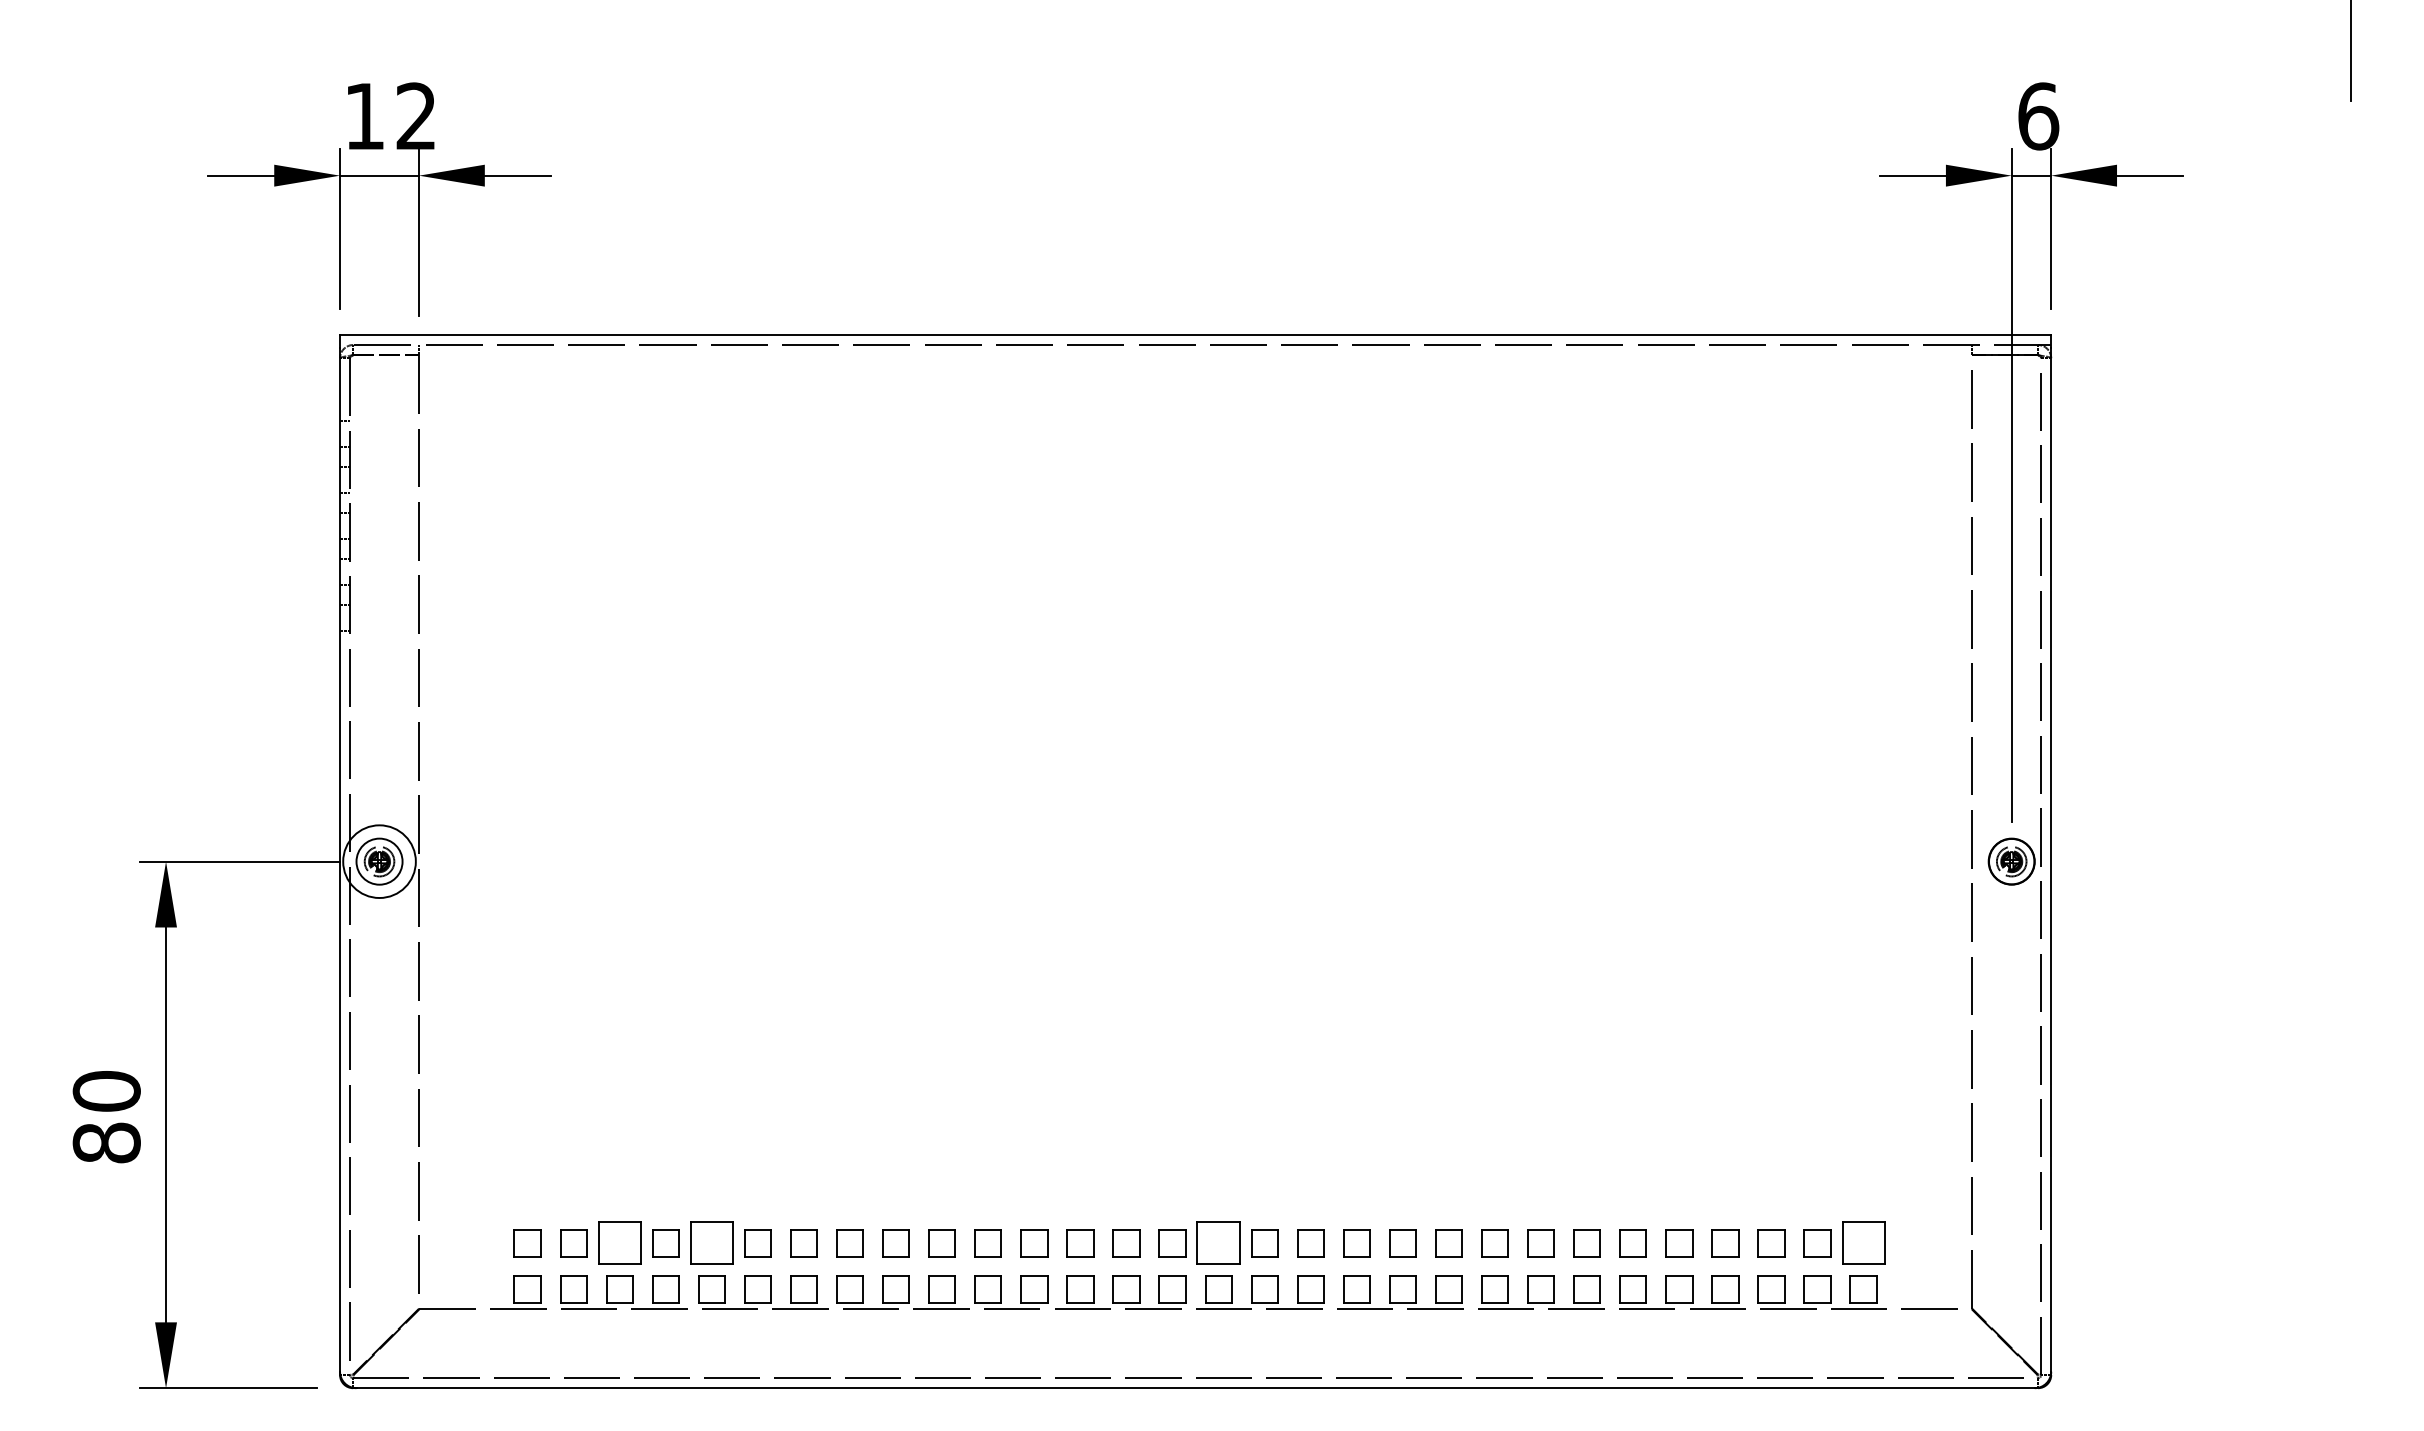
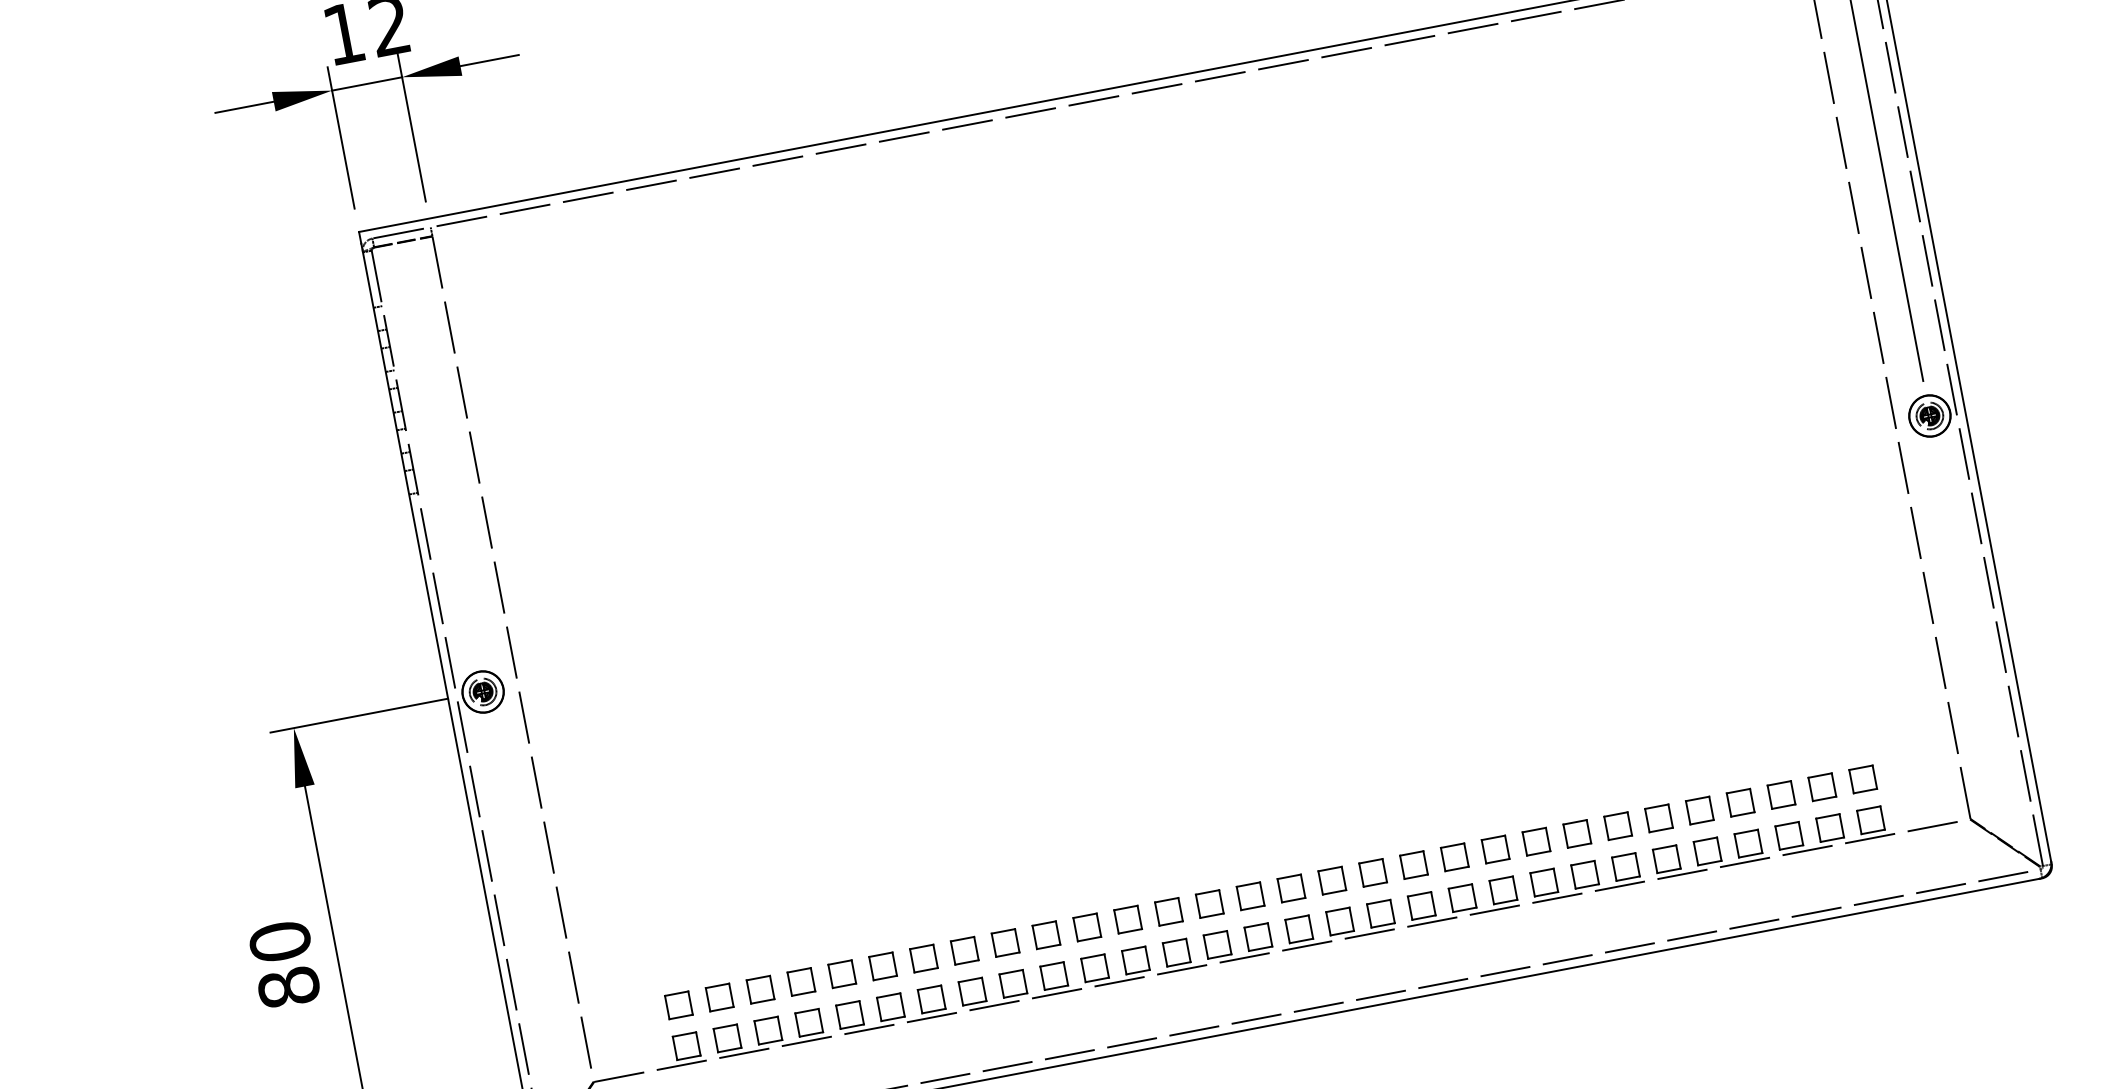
circle: (379, 861) -> (483, 691), size x0.62
part: (619, 1243) -> (760, 989), size x0.62
part: (711, 1243) -> (841, 974), size x0.62
part: (1218, 1243) -> (1291, 888), size x0.62
part: (1863, 1243) -> (1863, 779), size x0.62

